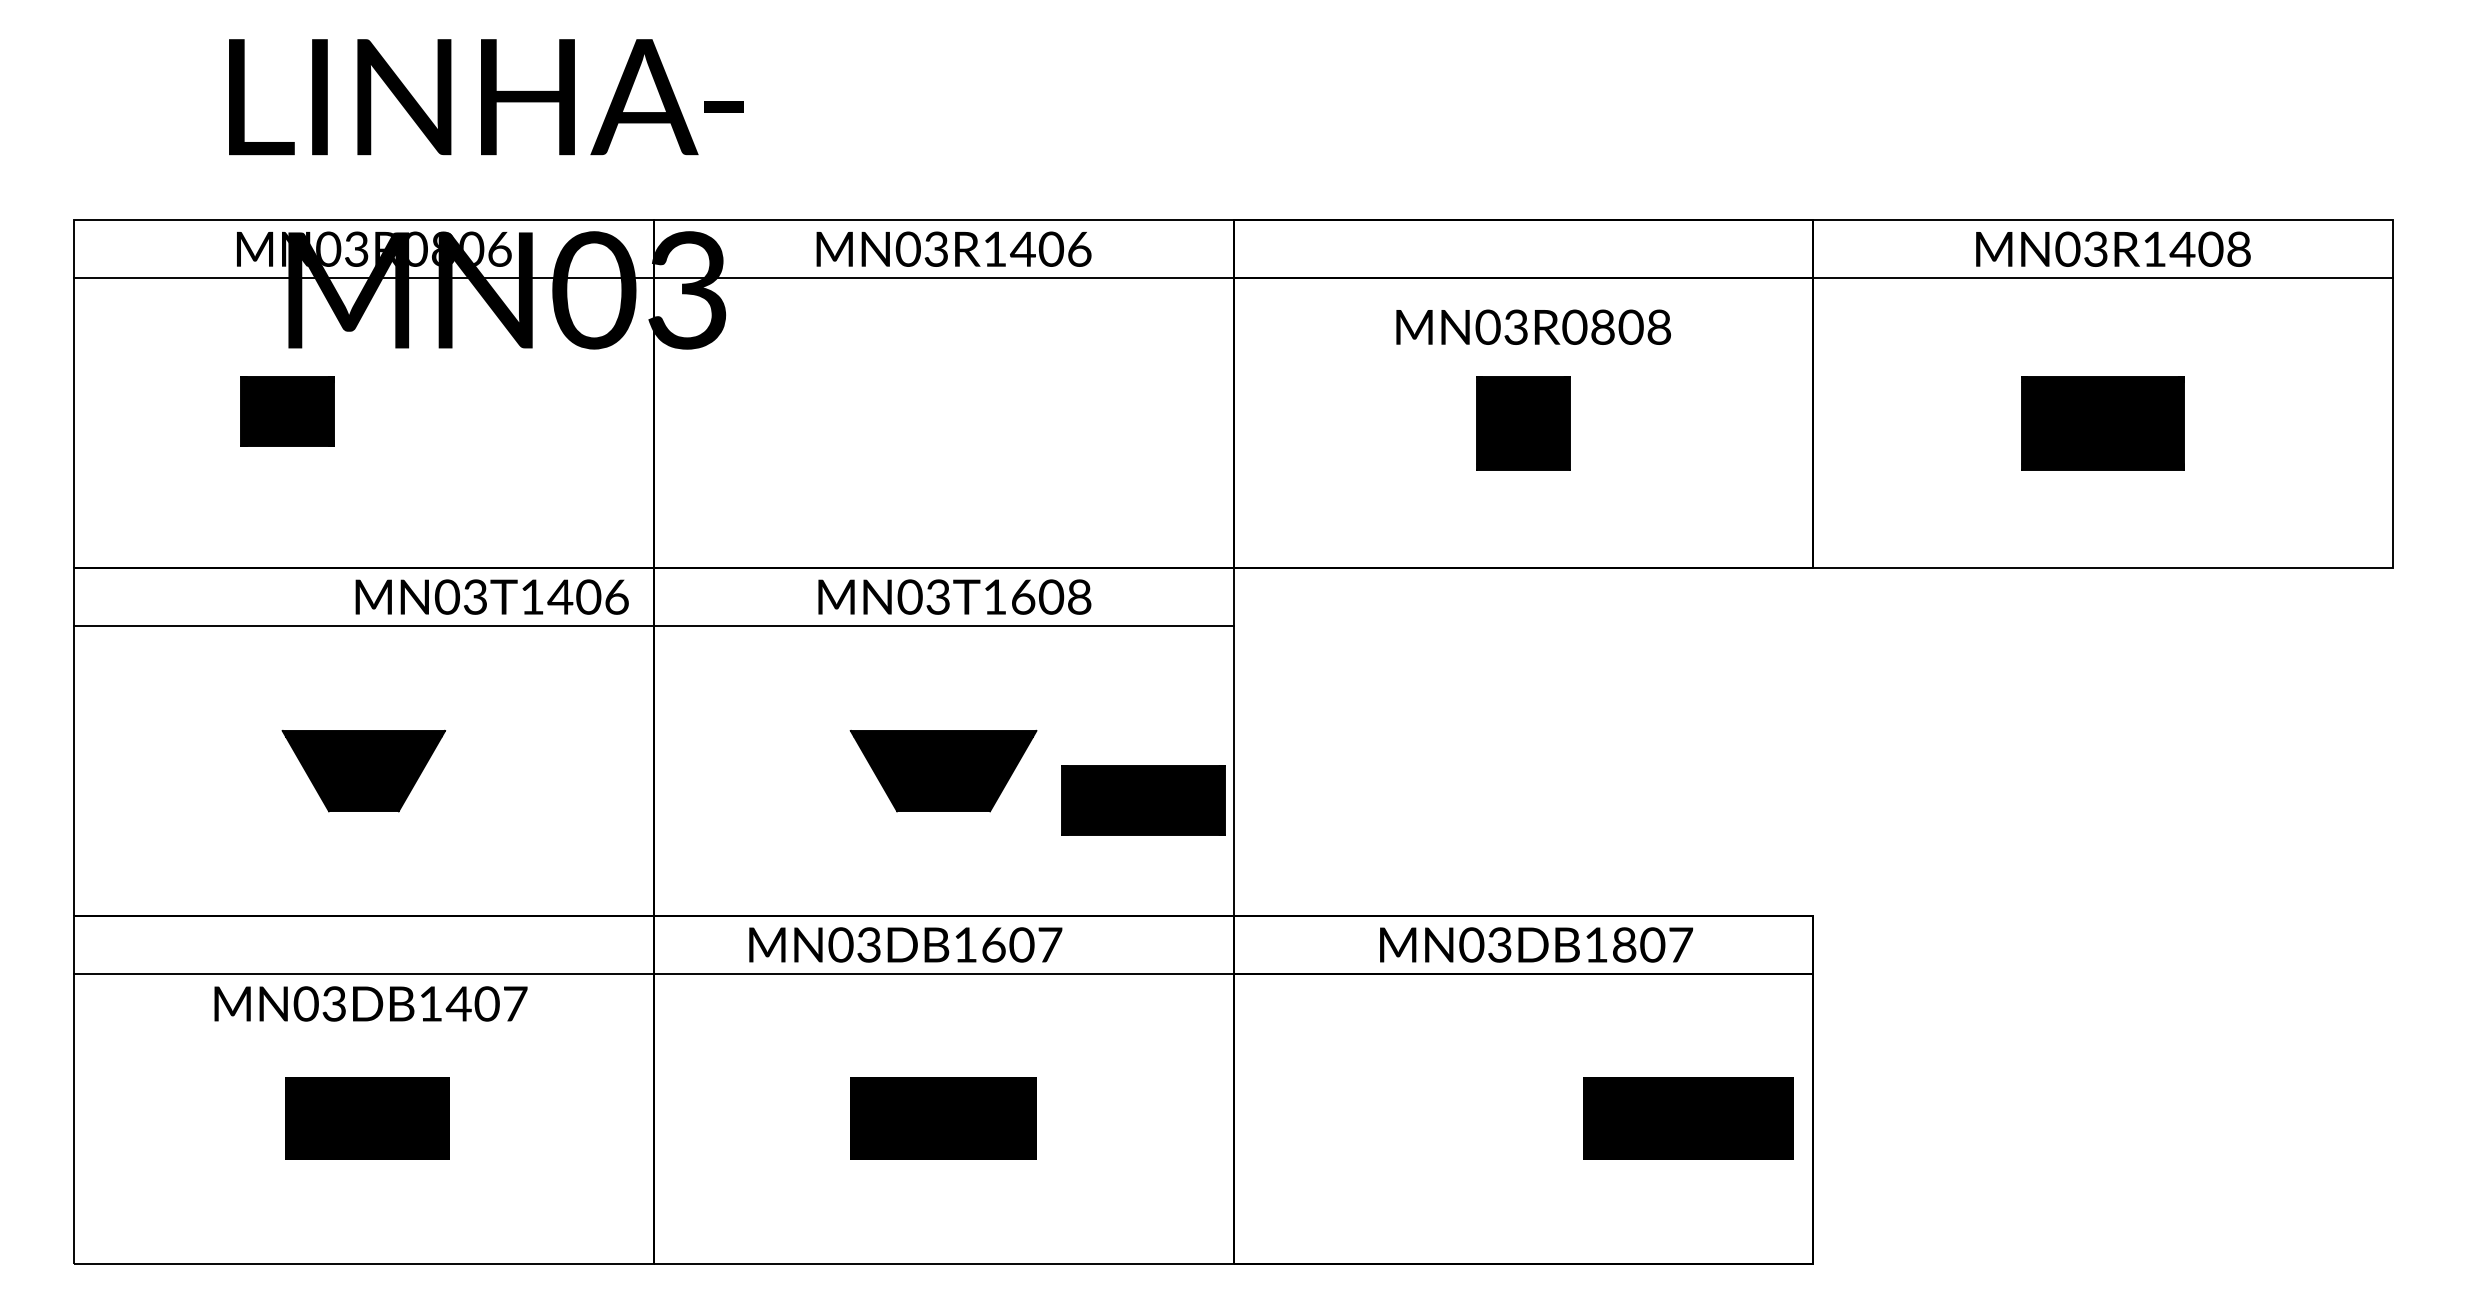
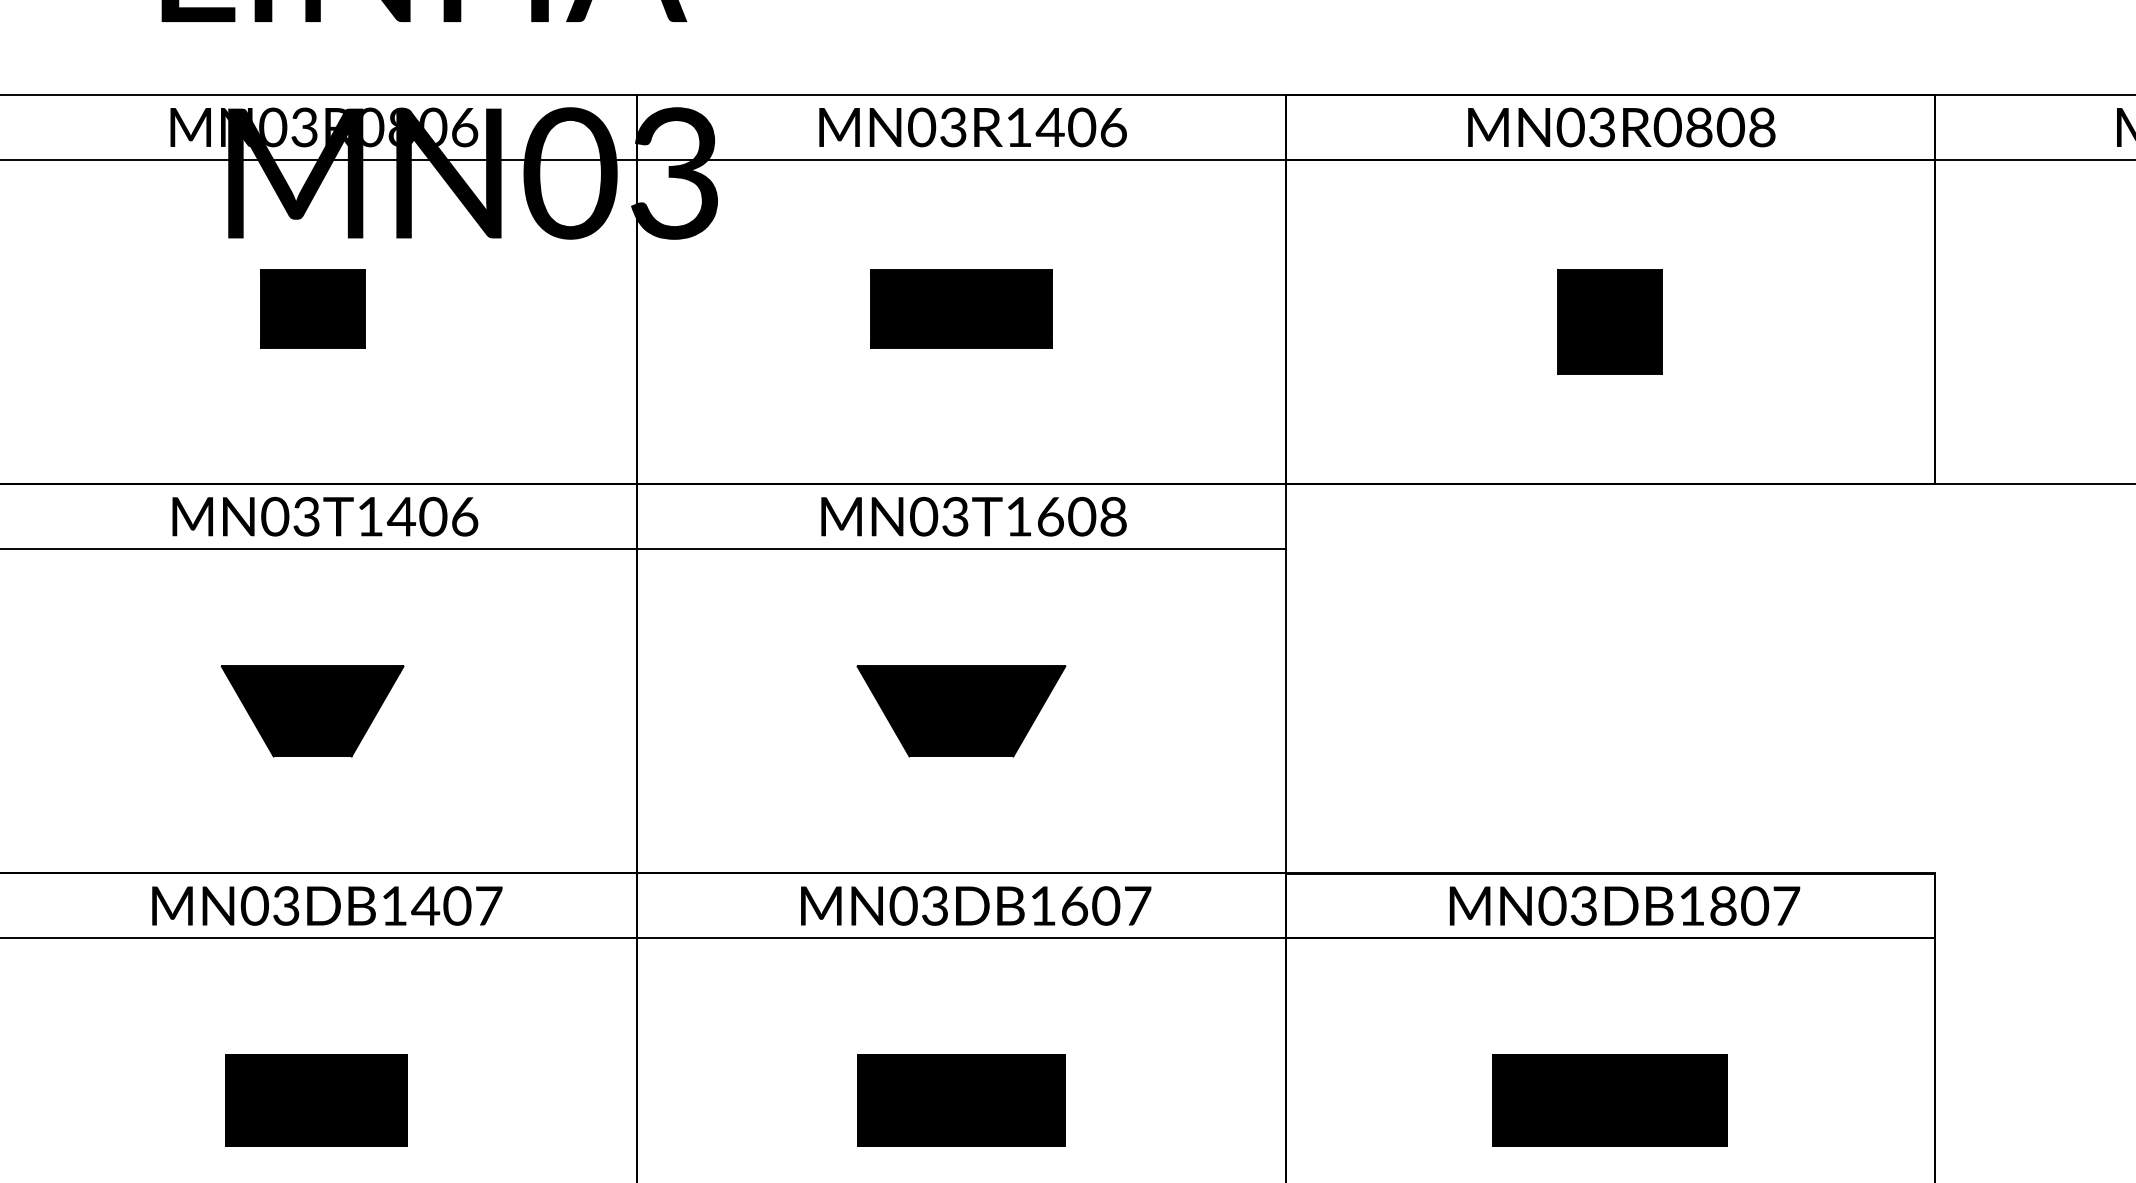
text: (1533, 326) -> (1621, 126), moved
part: (287, 411) -> (312, 309), moved
text: (491, 596) -> (324, 516), moved
part: (1143, 800) -> (961, 309), moved
text: (905, 944) -> (975, 905), moved
text: (370, 1003) -> (326, 905), moved
part: (1688, 1118) -> (1610, 1100), moved

